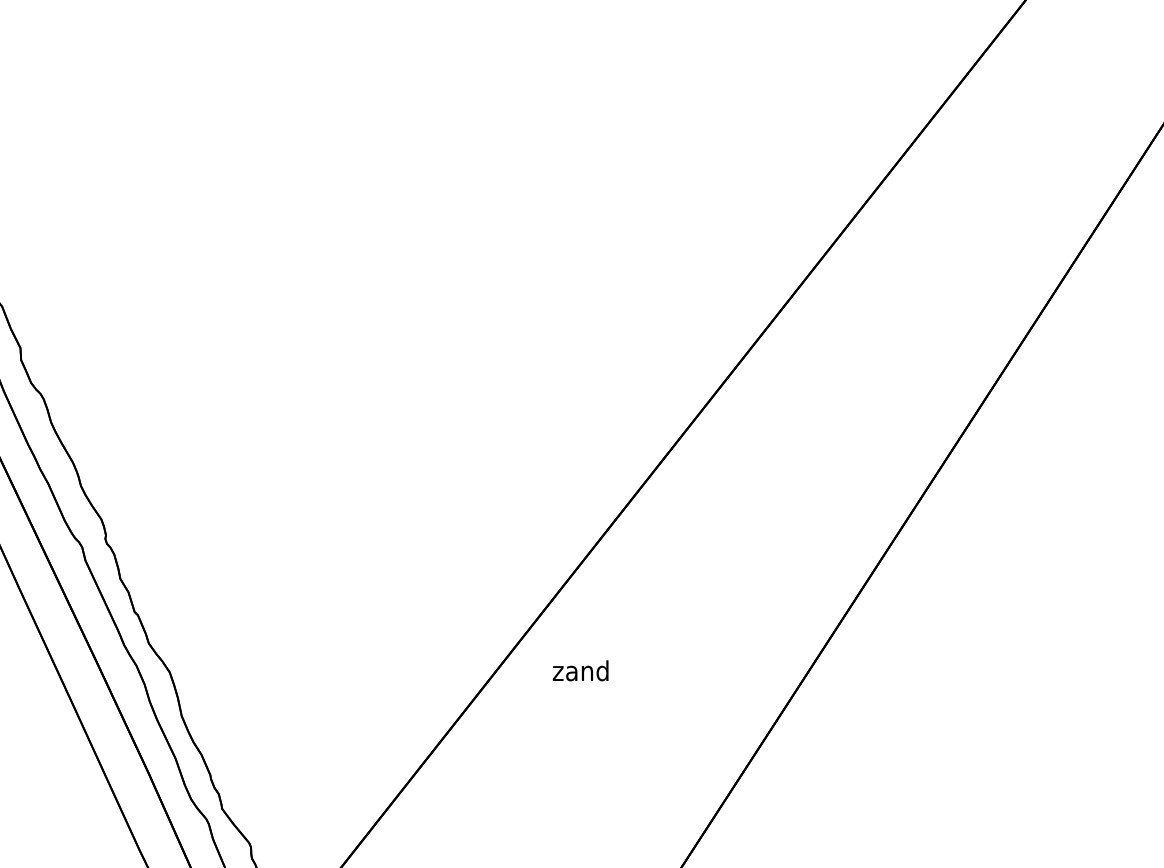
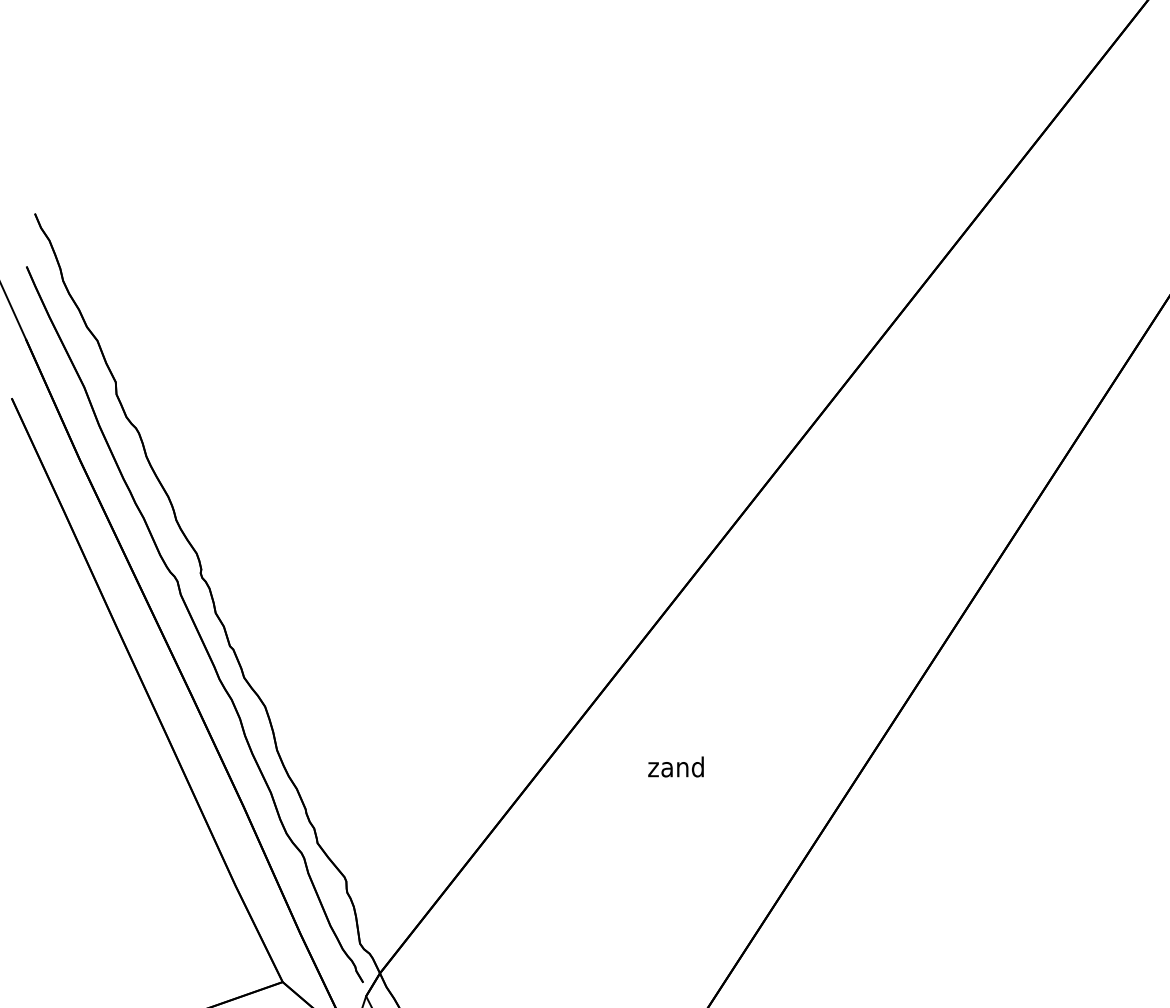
text: (580, 670) -> (675, 766), moved

